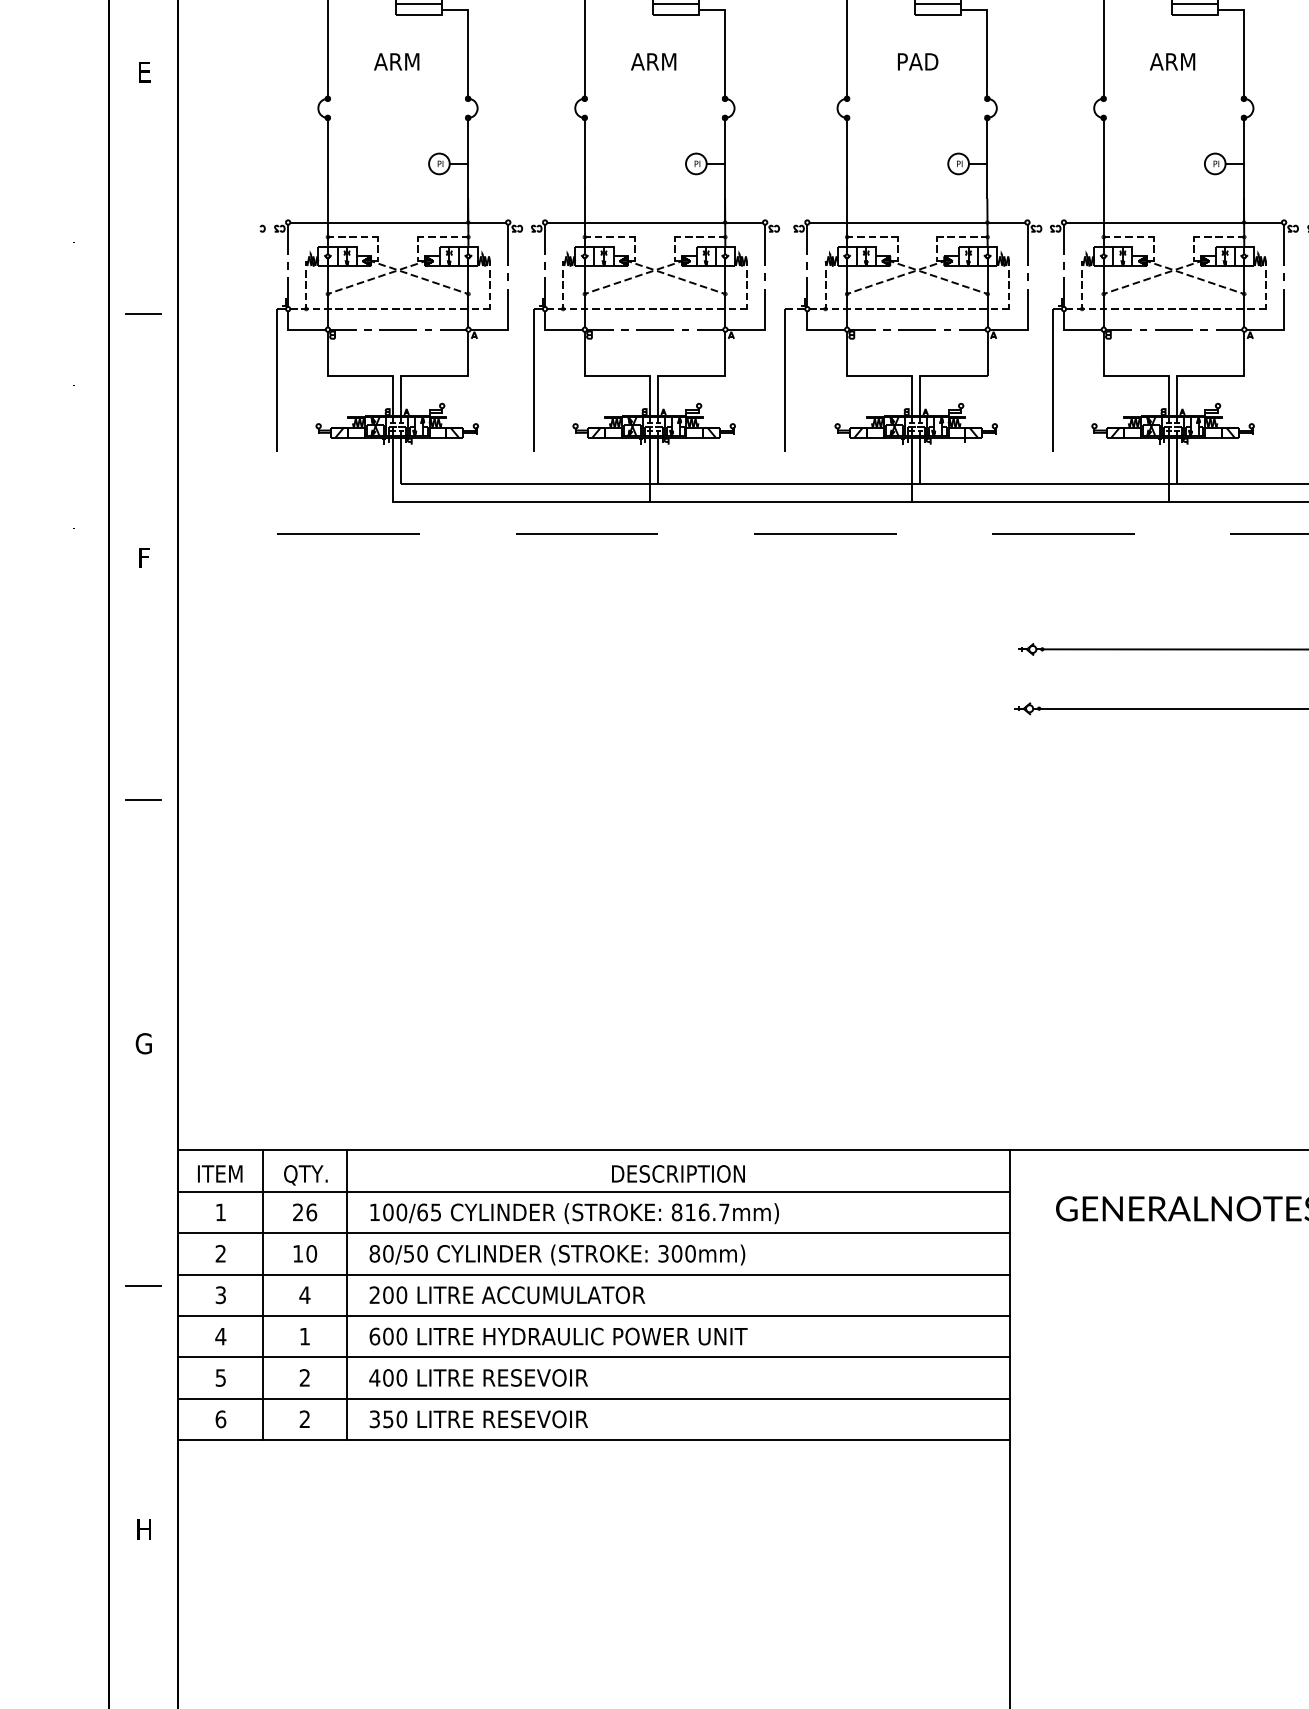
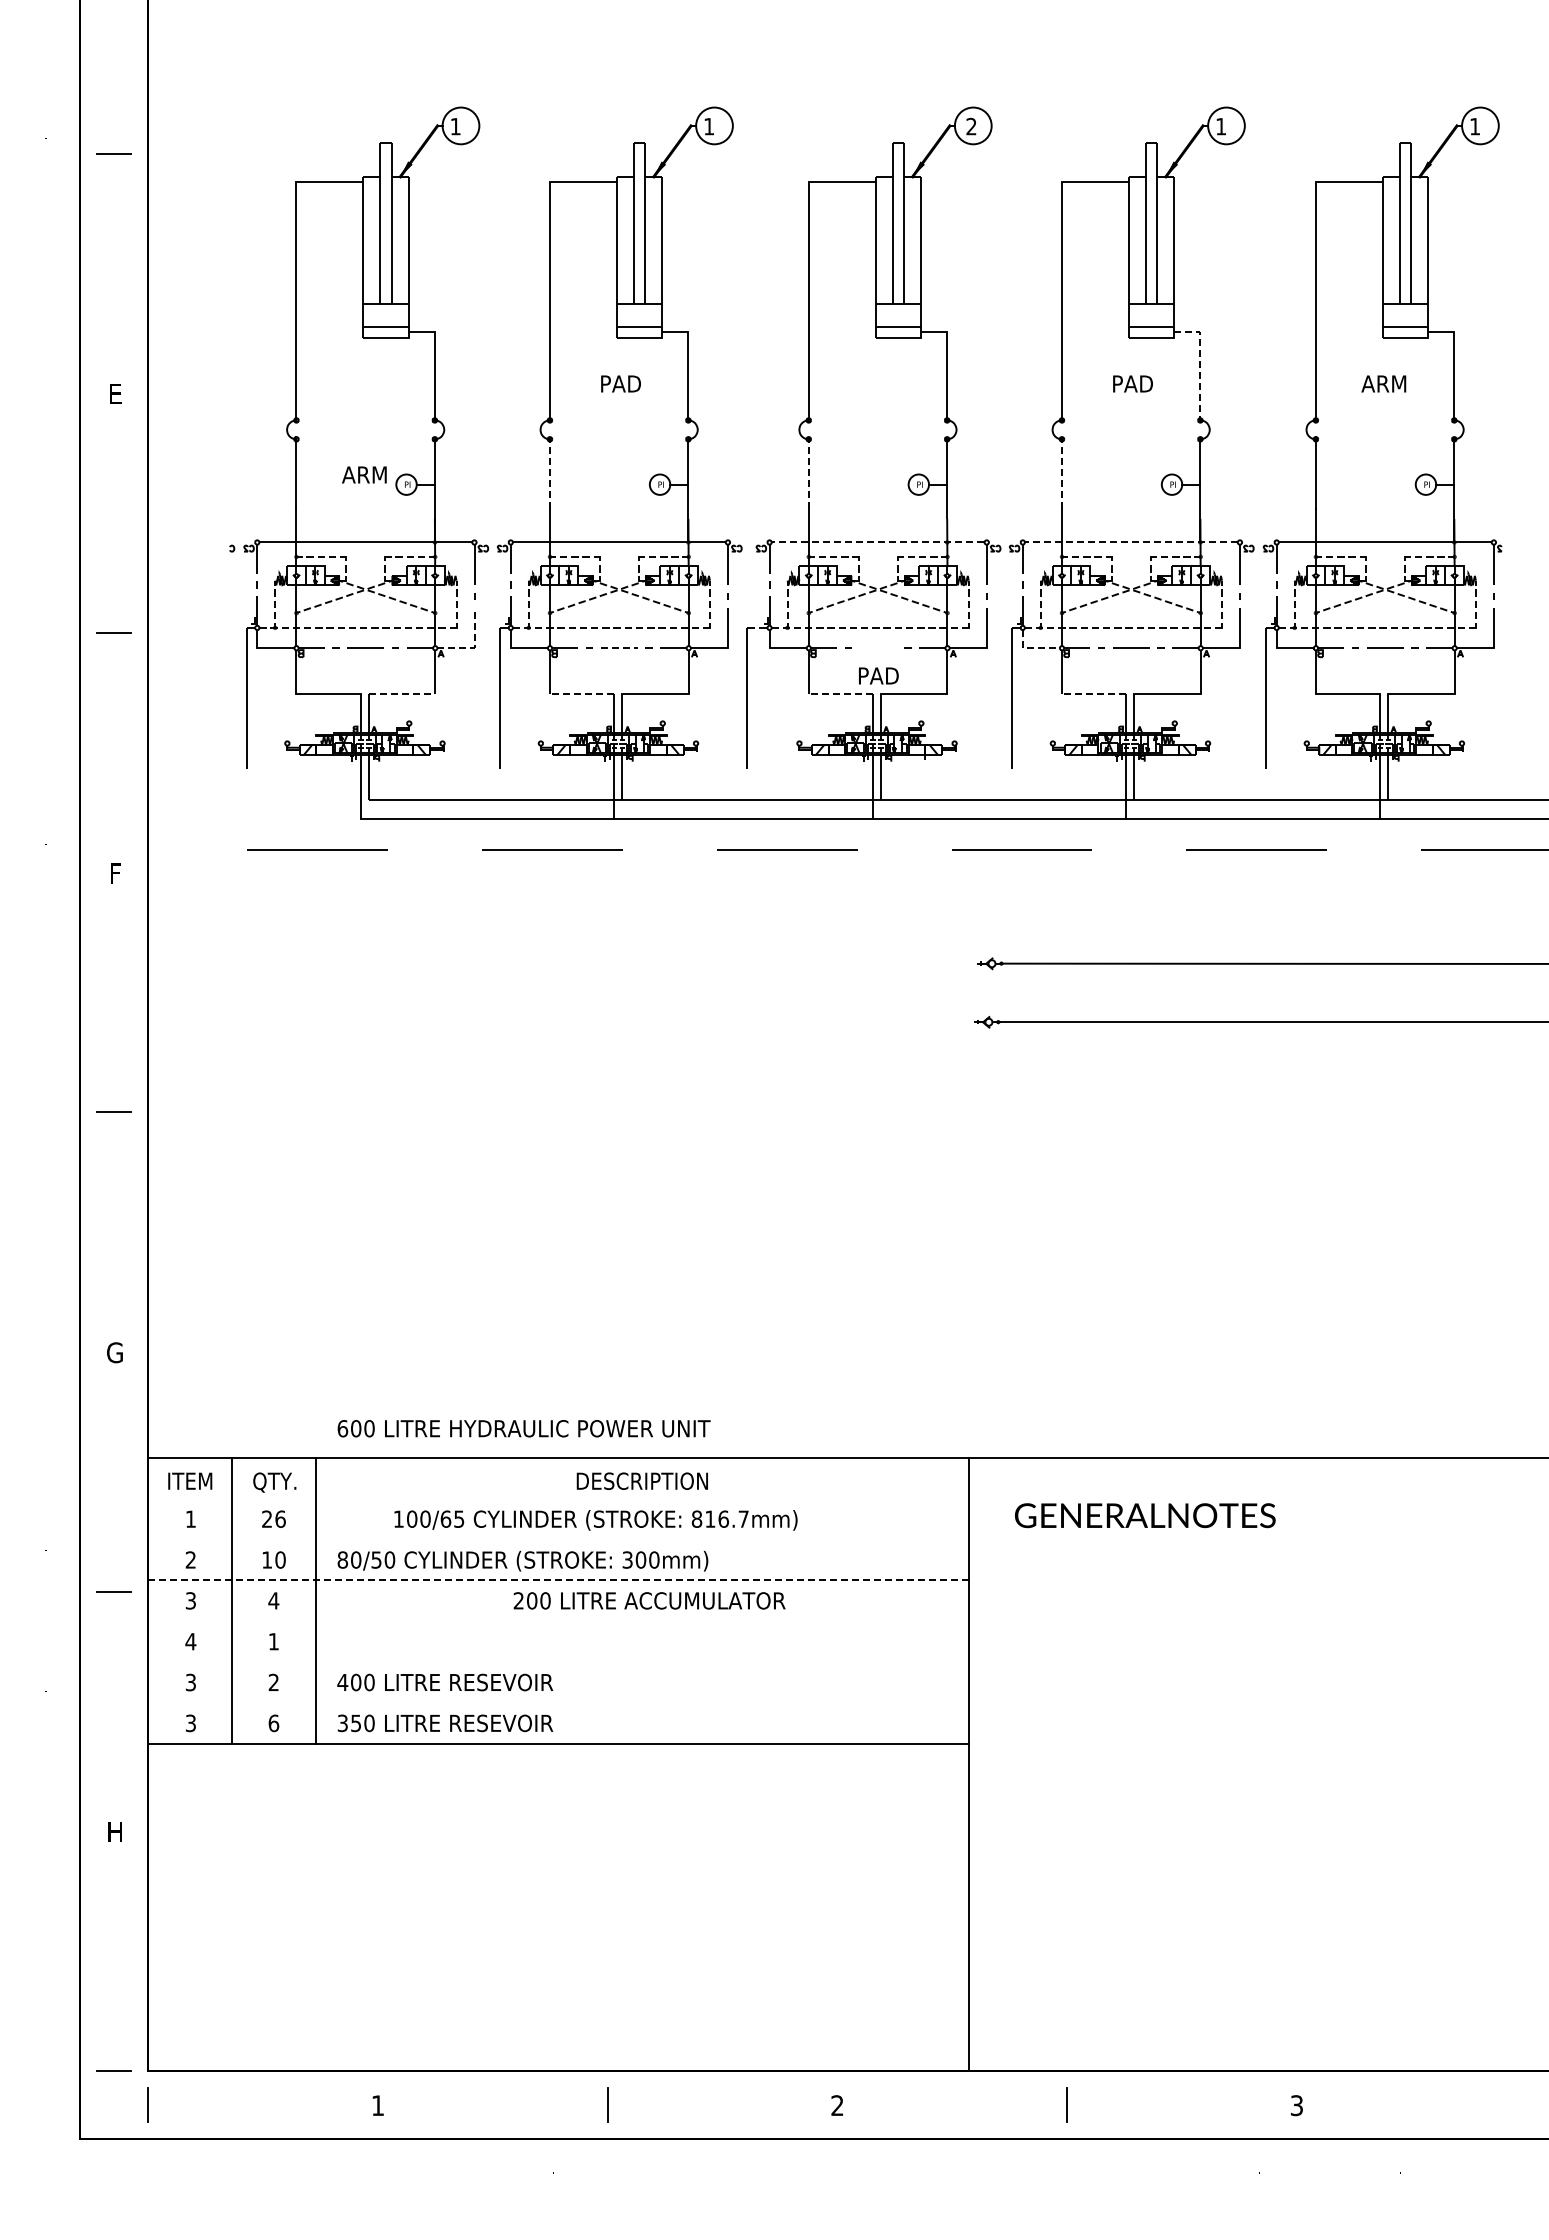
line: (1244, 42) -> (1200, 364), solid -> dashed
text: (396, 61) -> (364, 474), moved
text: (653, 61) -> (617, 383), ARM -> PAD
text: (917, 61) -> (878, 675), moved
text: (1172, 61) -> (1129, 383), ARM -> PAD
line: (584, 151) -> (549, 472), solid -> dashed
line: (846, 151) -> (808, 472), solid -> dashed
line: (1103, 151) -> (1061, 472), solid -> dashed
line: (916, 222) -> (877, 542), solid -> dashed
line: (1173, 222) -> (1130, 542), solid -> dashed
line: (508, 328) -> (474, 647), solid -> dashed
line: (916, 328) -> (877, 647), removed
line: (655, 329) -> (619, 648), solid -> dashed
line: (1072, 329) -> (1031, 648), solid -> dashed
line: (435, 376) -> (402, 694), solid -> dashed
line: (616, 376) -> (581, 694), solid -> dashed
line: (879, 376) -> (840, 694), solid -> dashed
line: (1135, 376) -> (1093, 694), solid -> dashed
line: (593, 1191) -> (558, 1498), removed
text: (574, 1213) -> (595, 1520), moved
line: (593, 1232) -> (558, 1539), removed
line: (593, 1274) -> (558, 1580), solid -> dashed
text: (507, 1294) -> (649, 1600), moved
line: (593, 1316) -> (558, 1621), removed
text: (557, 1336) -> (523, 1428), moved
line: (593, 1357) -> (558, 1662), removed
text: (220, 1376) -> (190, 1681), 5 -> 3
line: (593, 1398) -> (558, 1702), removed
text: (220, 1419) -> (190, 1723), 6 -> 3
text: (304, 1419) -> (273, 1723), 2 -> 6

